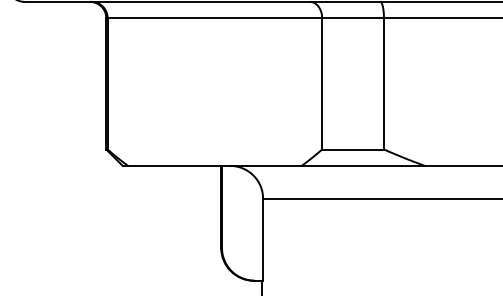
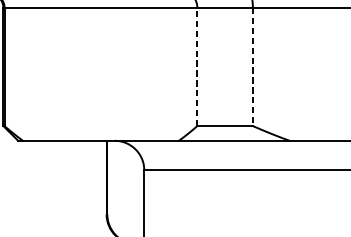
line: (322, 83) -> (197, 66), solid -> dashed
line: (383, 83) -> (252, 66), solid -> dashed

